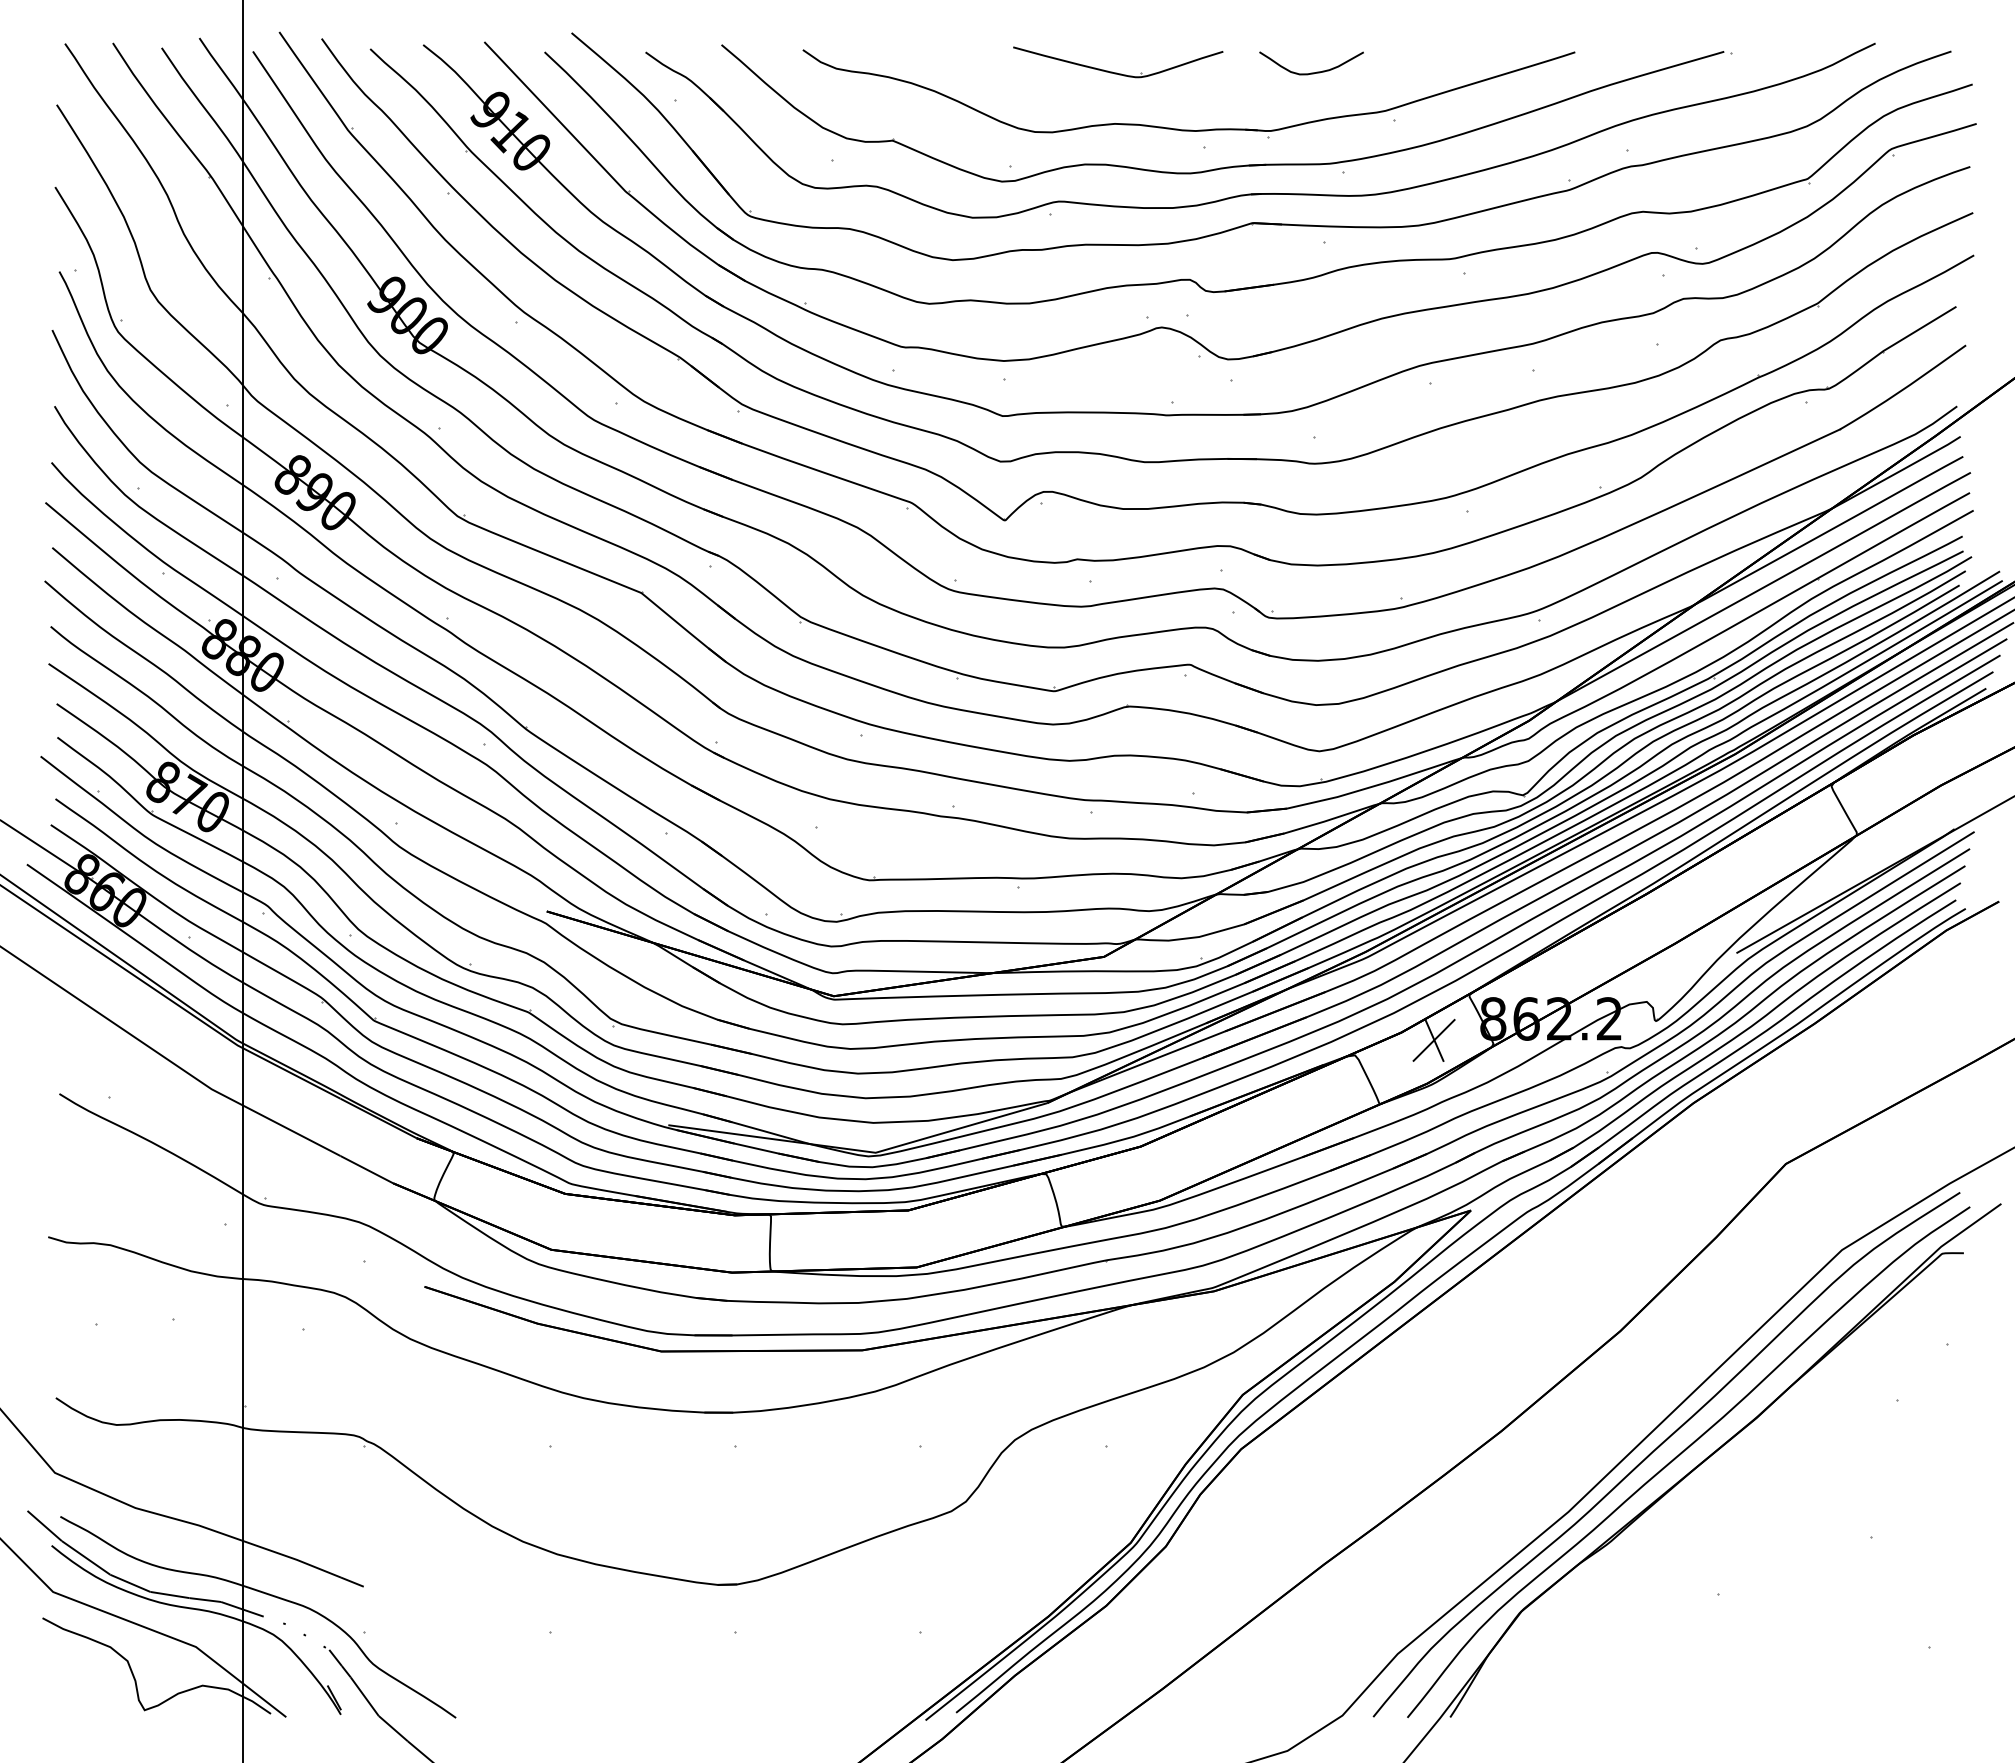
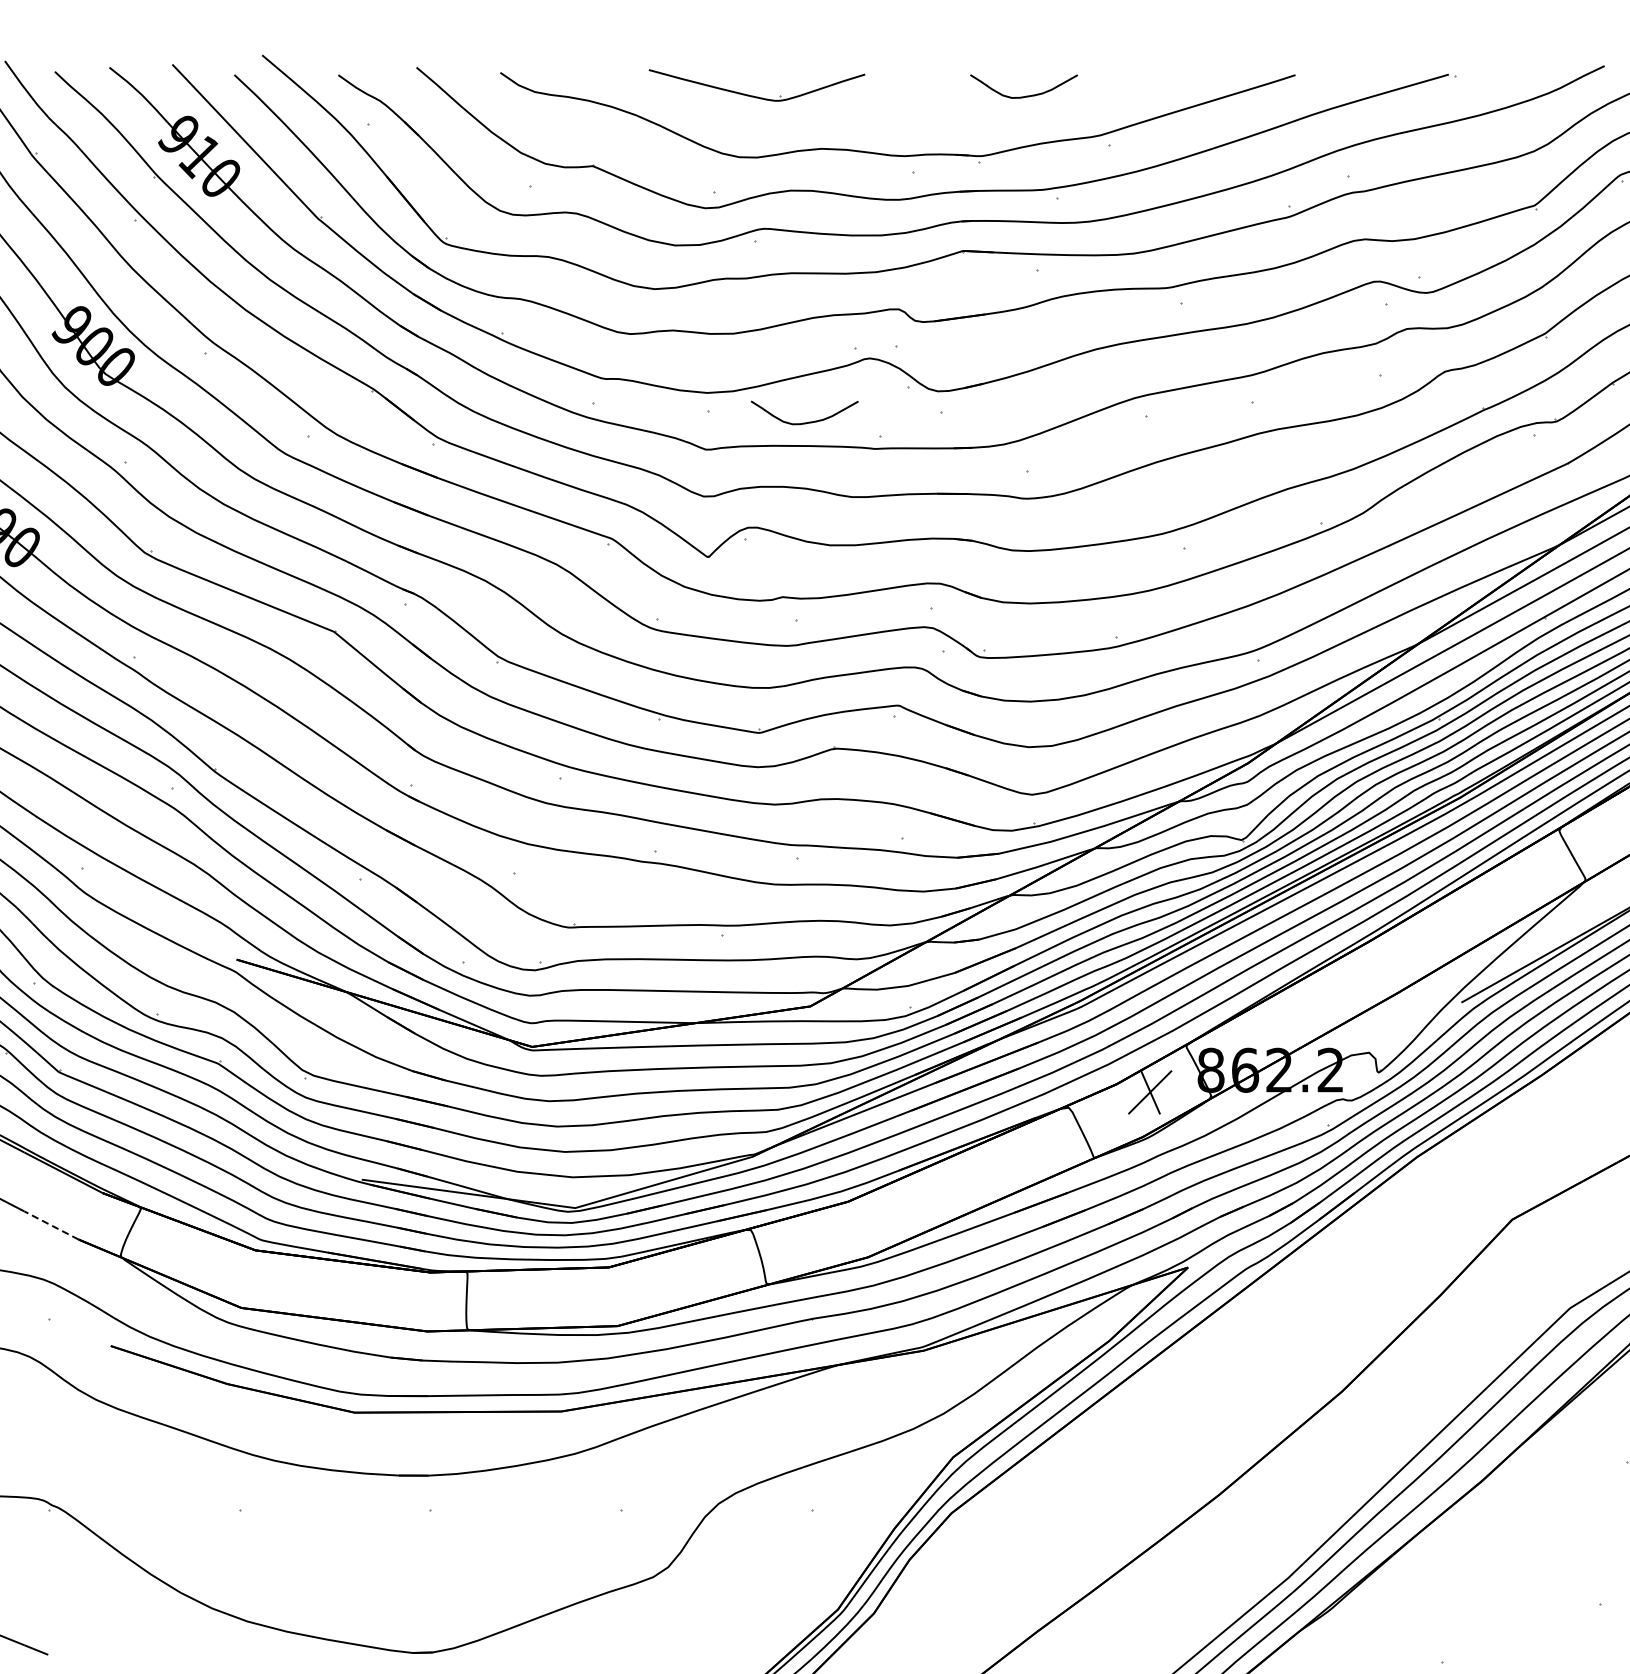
part: (1117, 72) -> (756, 95), moved
curve: (1098, 389) -> (804, 422), added
line: (366, 1169) -> (51, 1225), solid -> dashed

